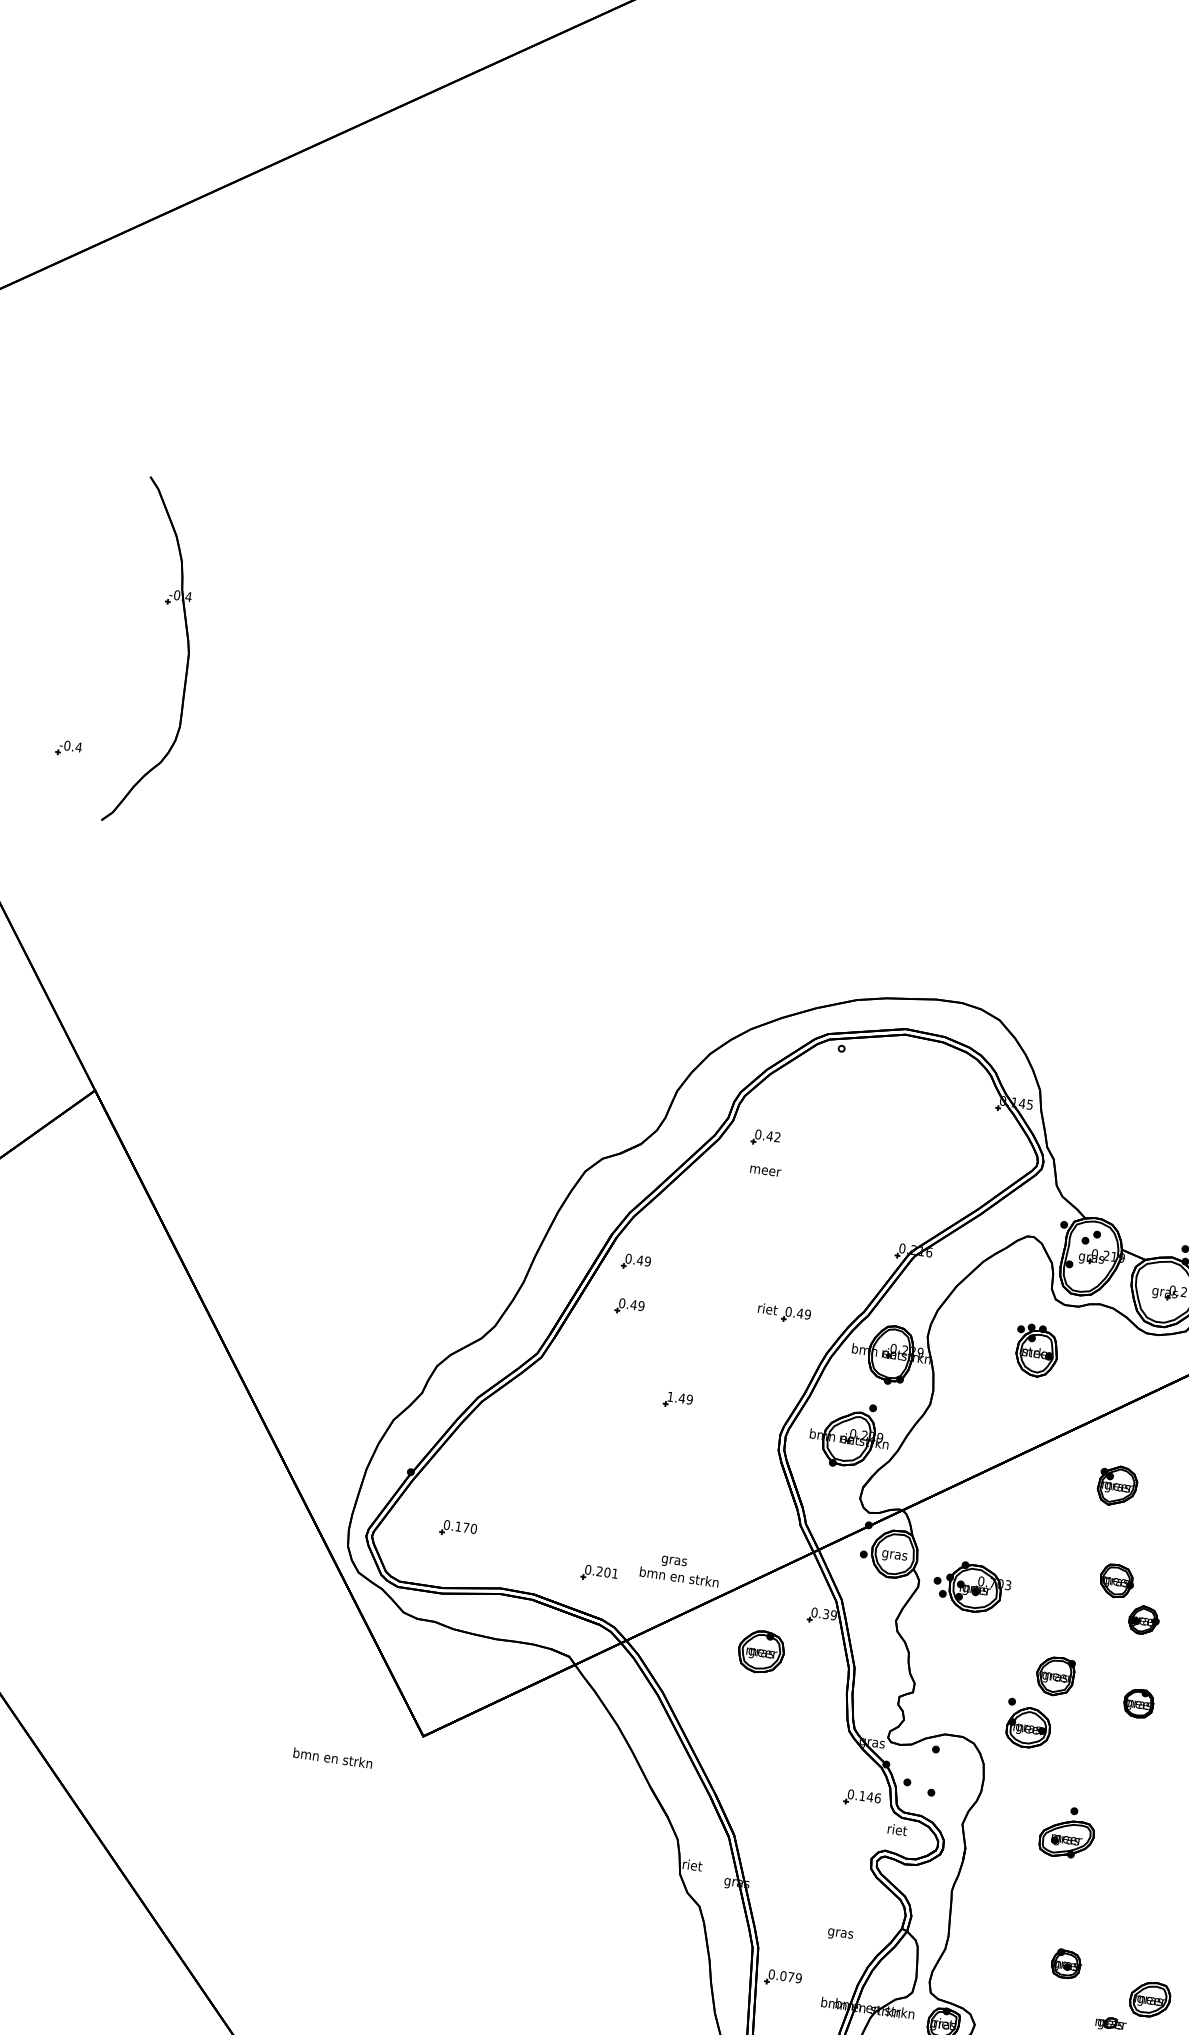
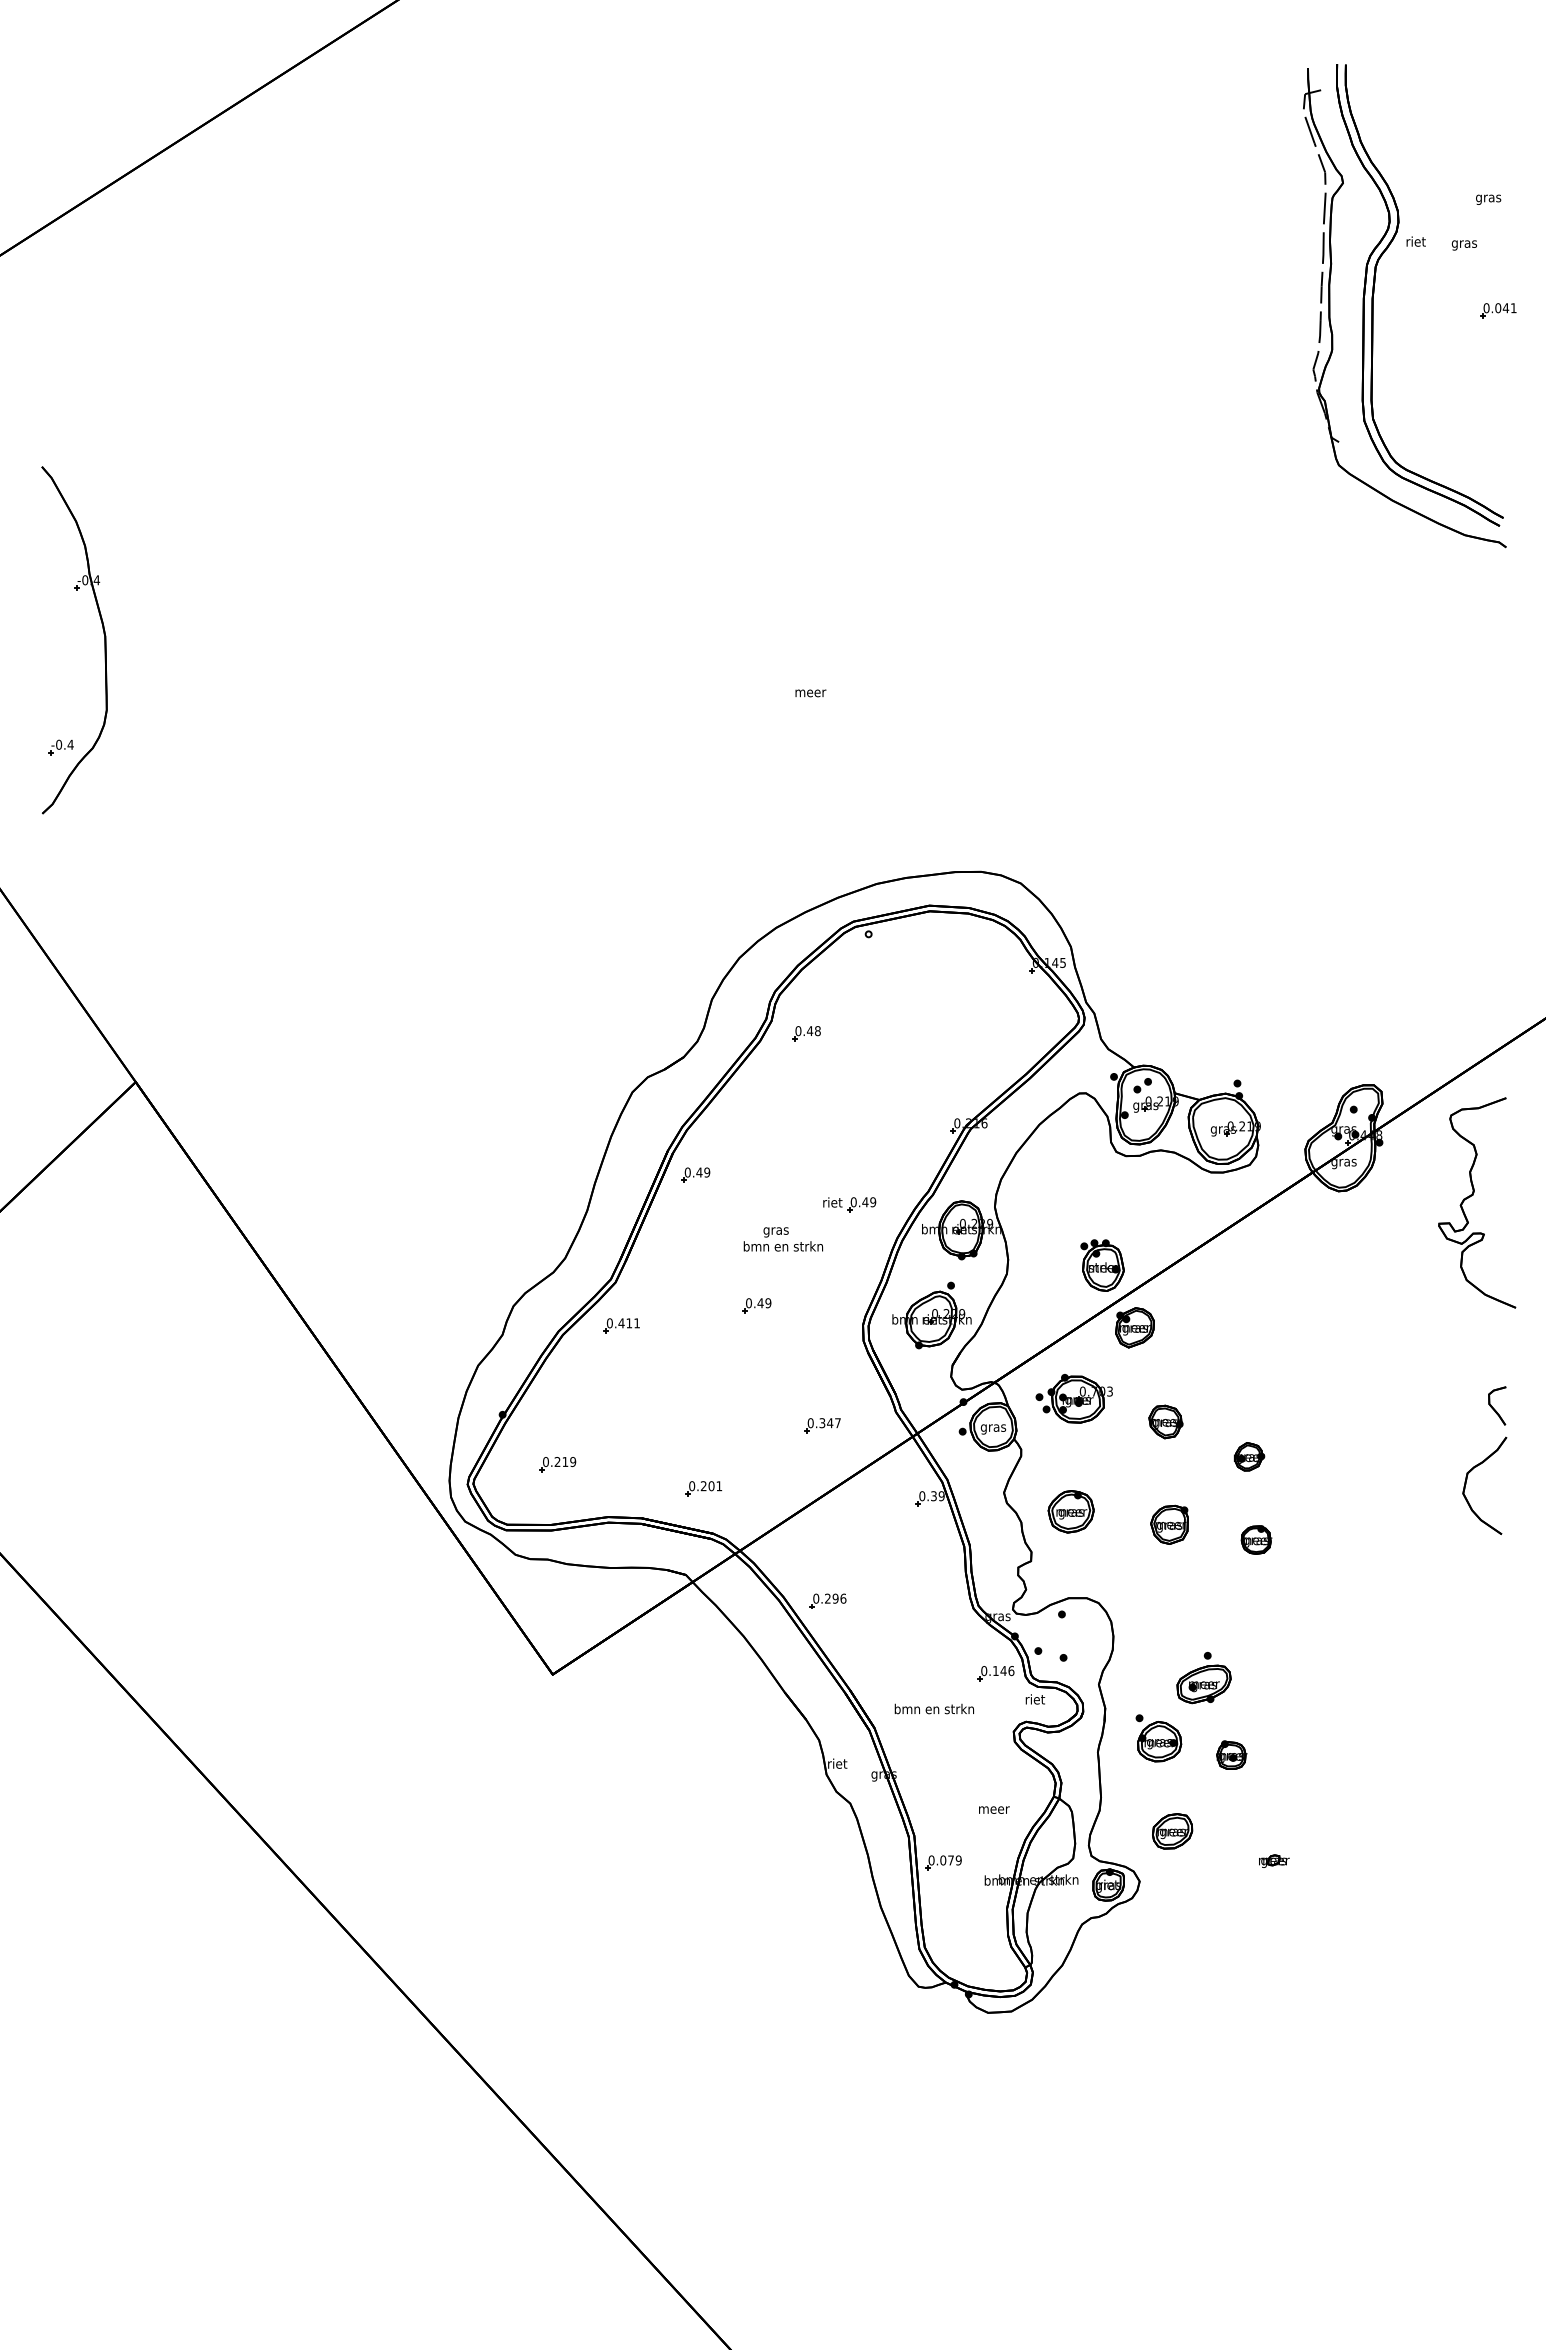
part: (187, 651) -> (103, 634), moved
text: (777, 1137) -> (817, 1031), 0.42 -> 0.48
text: (765, 1171) -> (810, 693), moved
part: (629, 1306) -> (695, 1219), removed
part: (1036, 1350) -> (1102, 1265), moved
text: (670, 1397) -> (748, 1303), 1.49 -> 0.49
part: (541, 1400) -> (621, 1325), added
part: (1116, 1485) -> (1134, 1327), moved
text: (465, 1527) -> (564, 1461), 0.170 -> 0.219
part: (725, 1528) -> (822, 1425), added
text: (679, 1570) -> (782, 1239), moved
part: (1116, 1580) -> (1165, 1421), moved
part: (971, 1586) -> (1073, 1398), moved
part: (760, 1651) -> (1070, 1511), moved
part: (705, 1702) -> (827, 1600), added
part: (1028, 1724) -> (1158, 1738), moved
text: (332, 1757) -> (933, 1708), moved
text: (841, 1934) -> (994, 1811), gras -> meer
part: (1066, 1963) -> (1231, 1754), moved
part: (1150, 1999) -> (1172, 1831), moved

